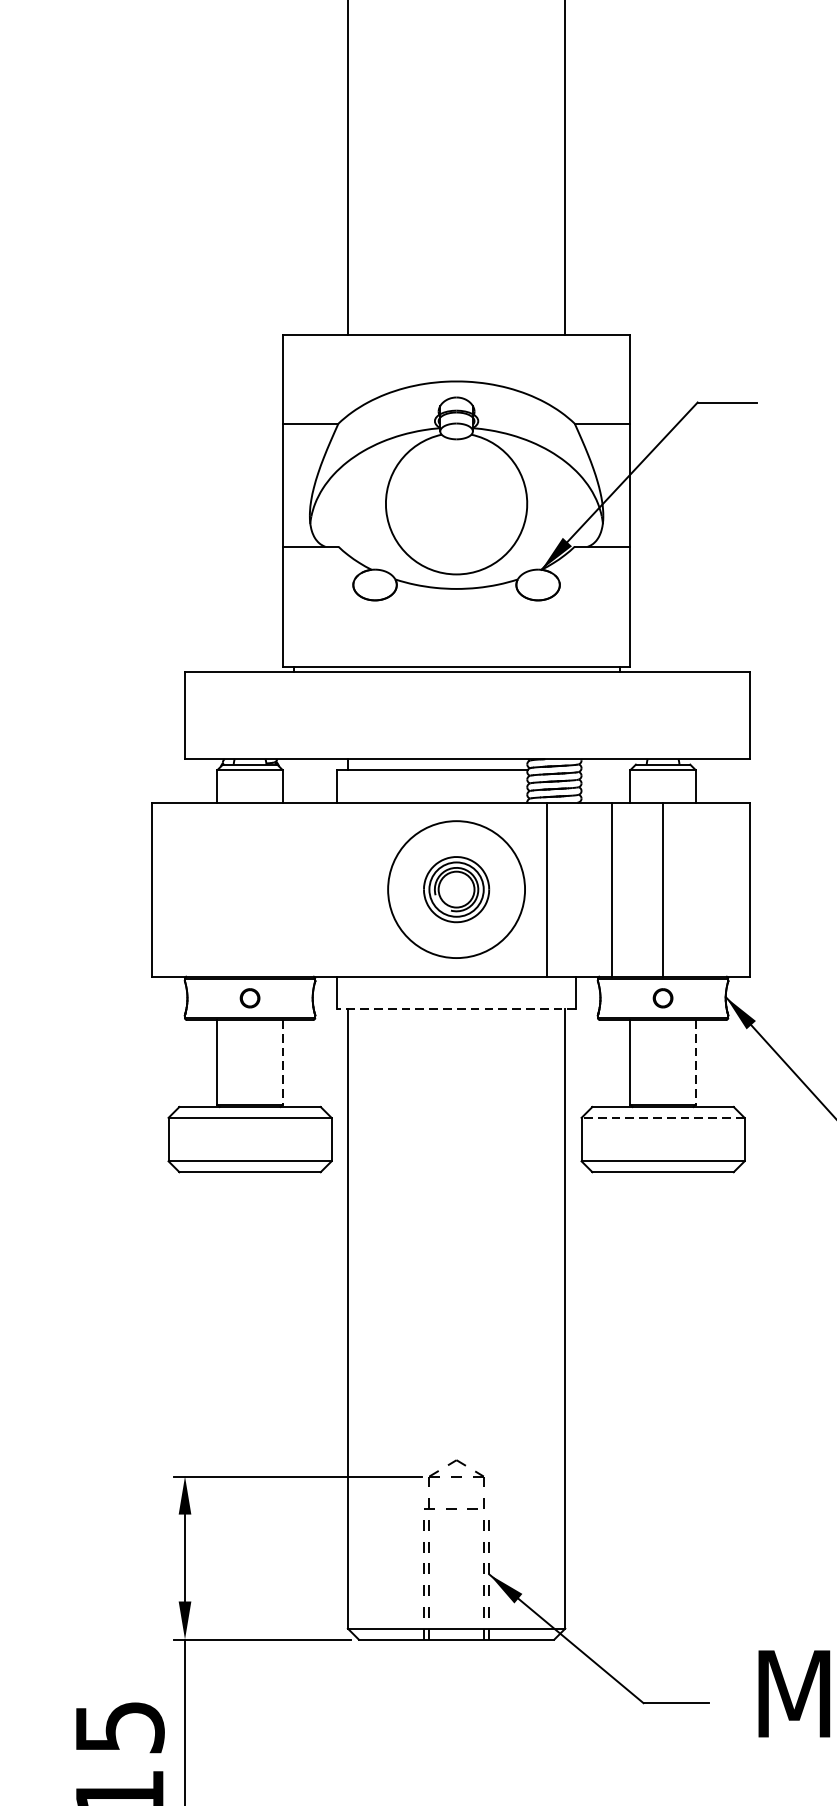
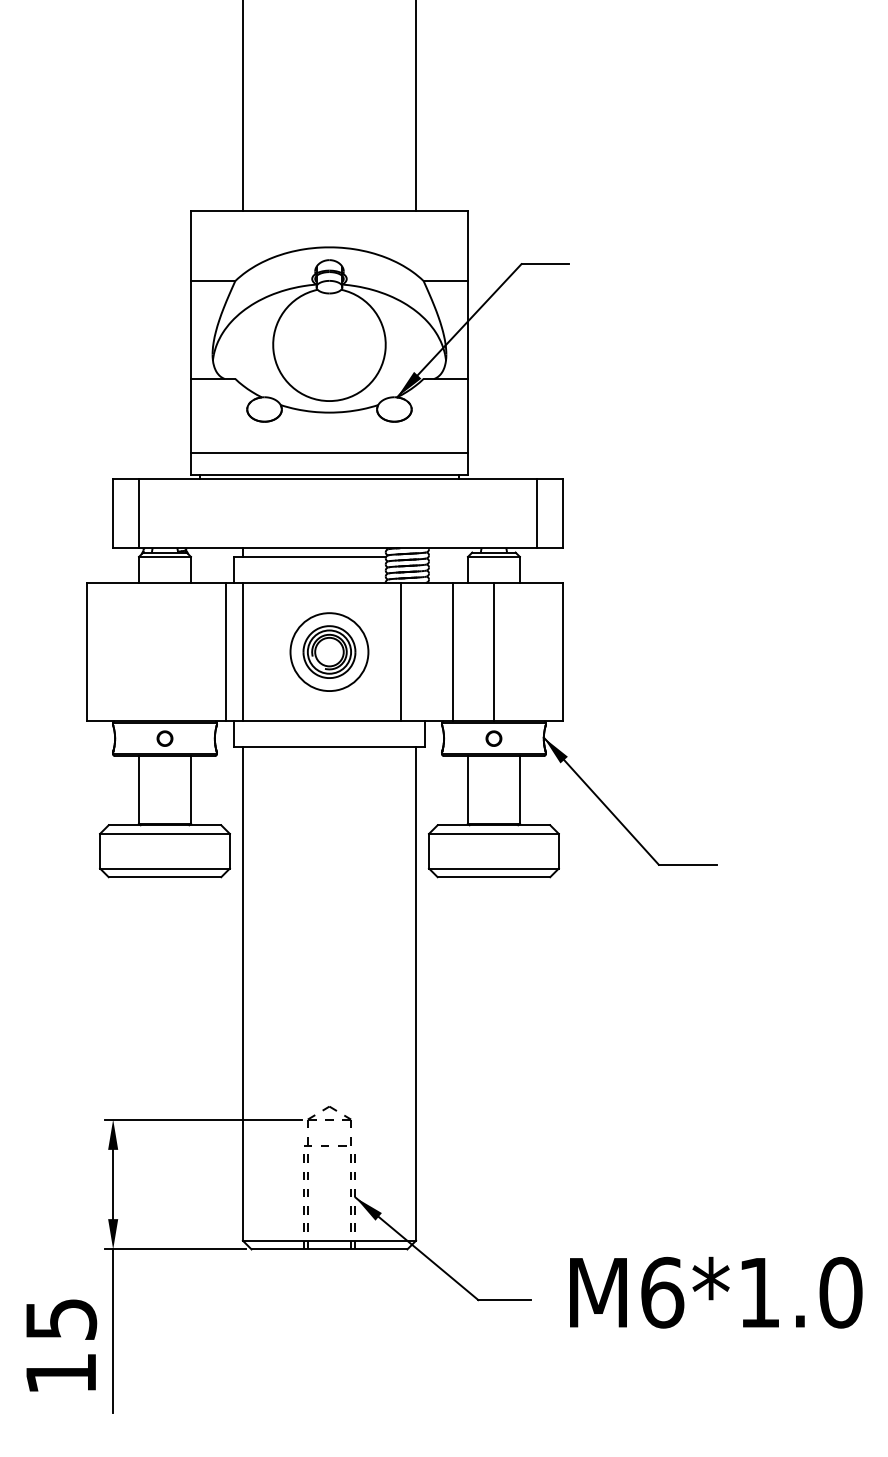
line: (455, 640) -> (328, 453), added
line: (218, 715) -> (139, 513), added
line: (717, 715) -> (537, 513), added
line: (326, 888) -> (225, 651), added
line: (347, 888) -> (242, 651), added
circle: (456, 890) -> (329, 652), size x0.71
line: (455, 1009) -> (328, 747), dashed -> solid
line: (282, 1062) -> (190, 789), dashed -> solid
line: (695, 1062) -> (519, 789), dashed -> solid
line: (662, 1117) -> (493, 833), dashed -> solid

